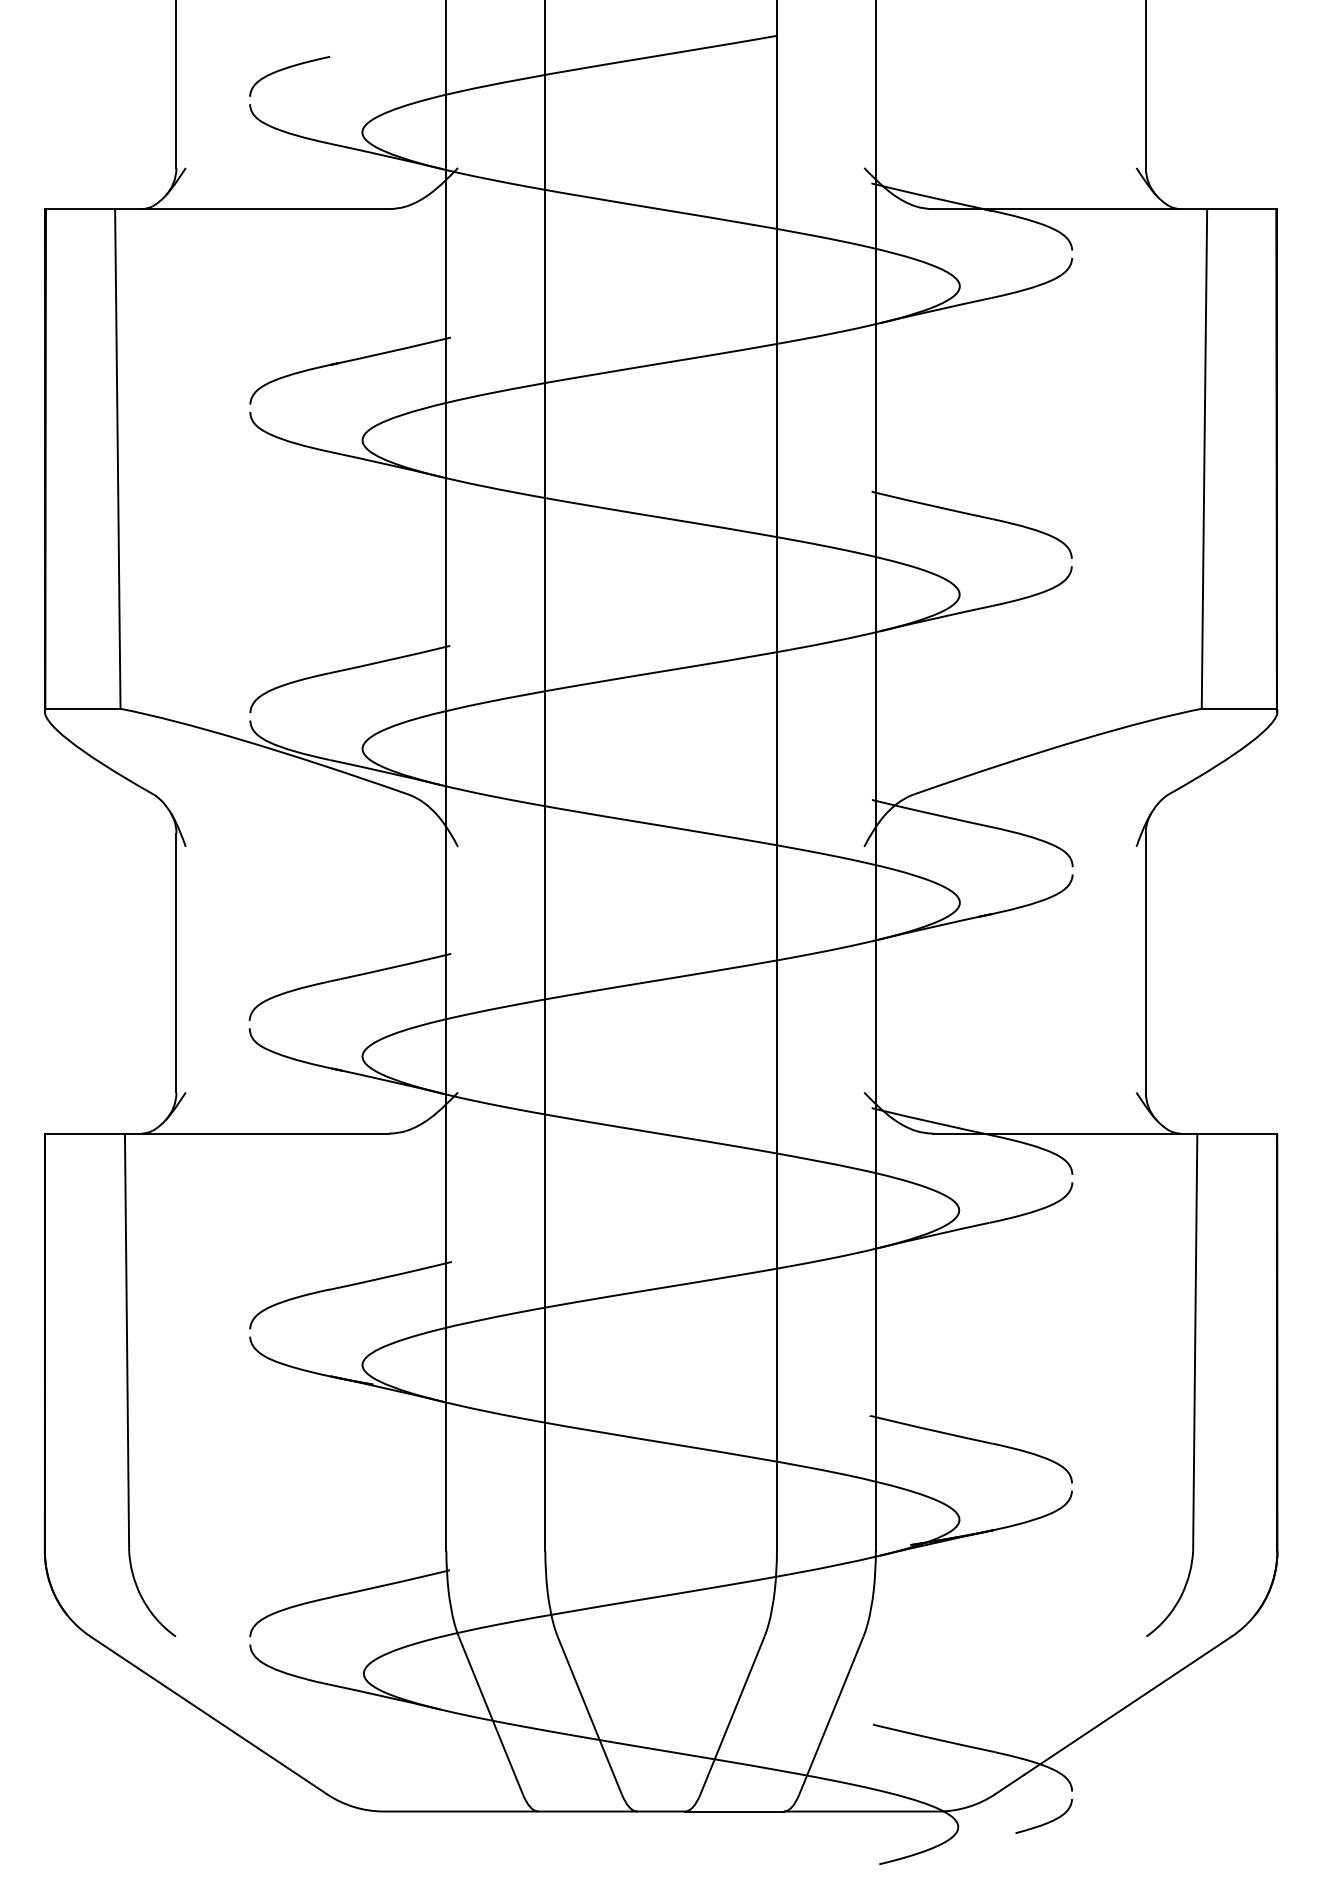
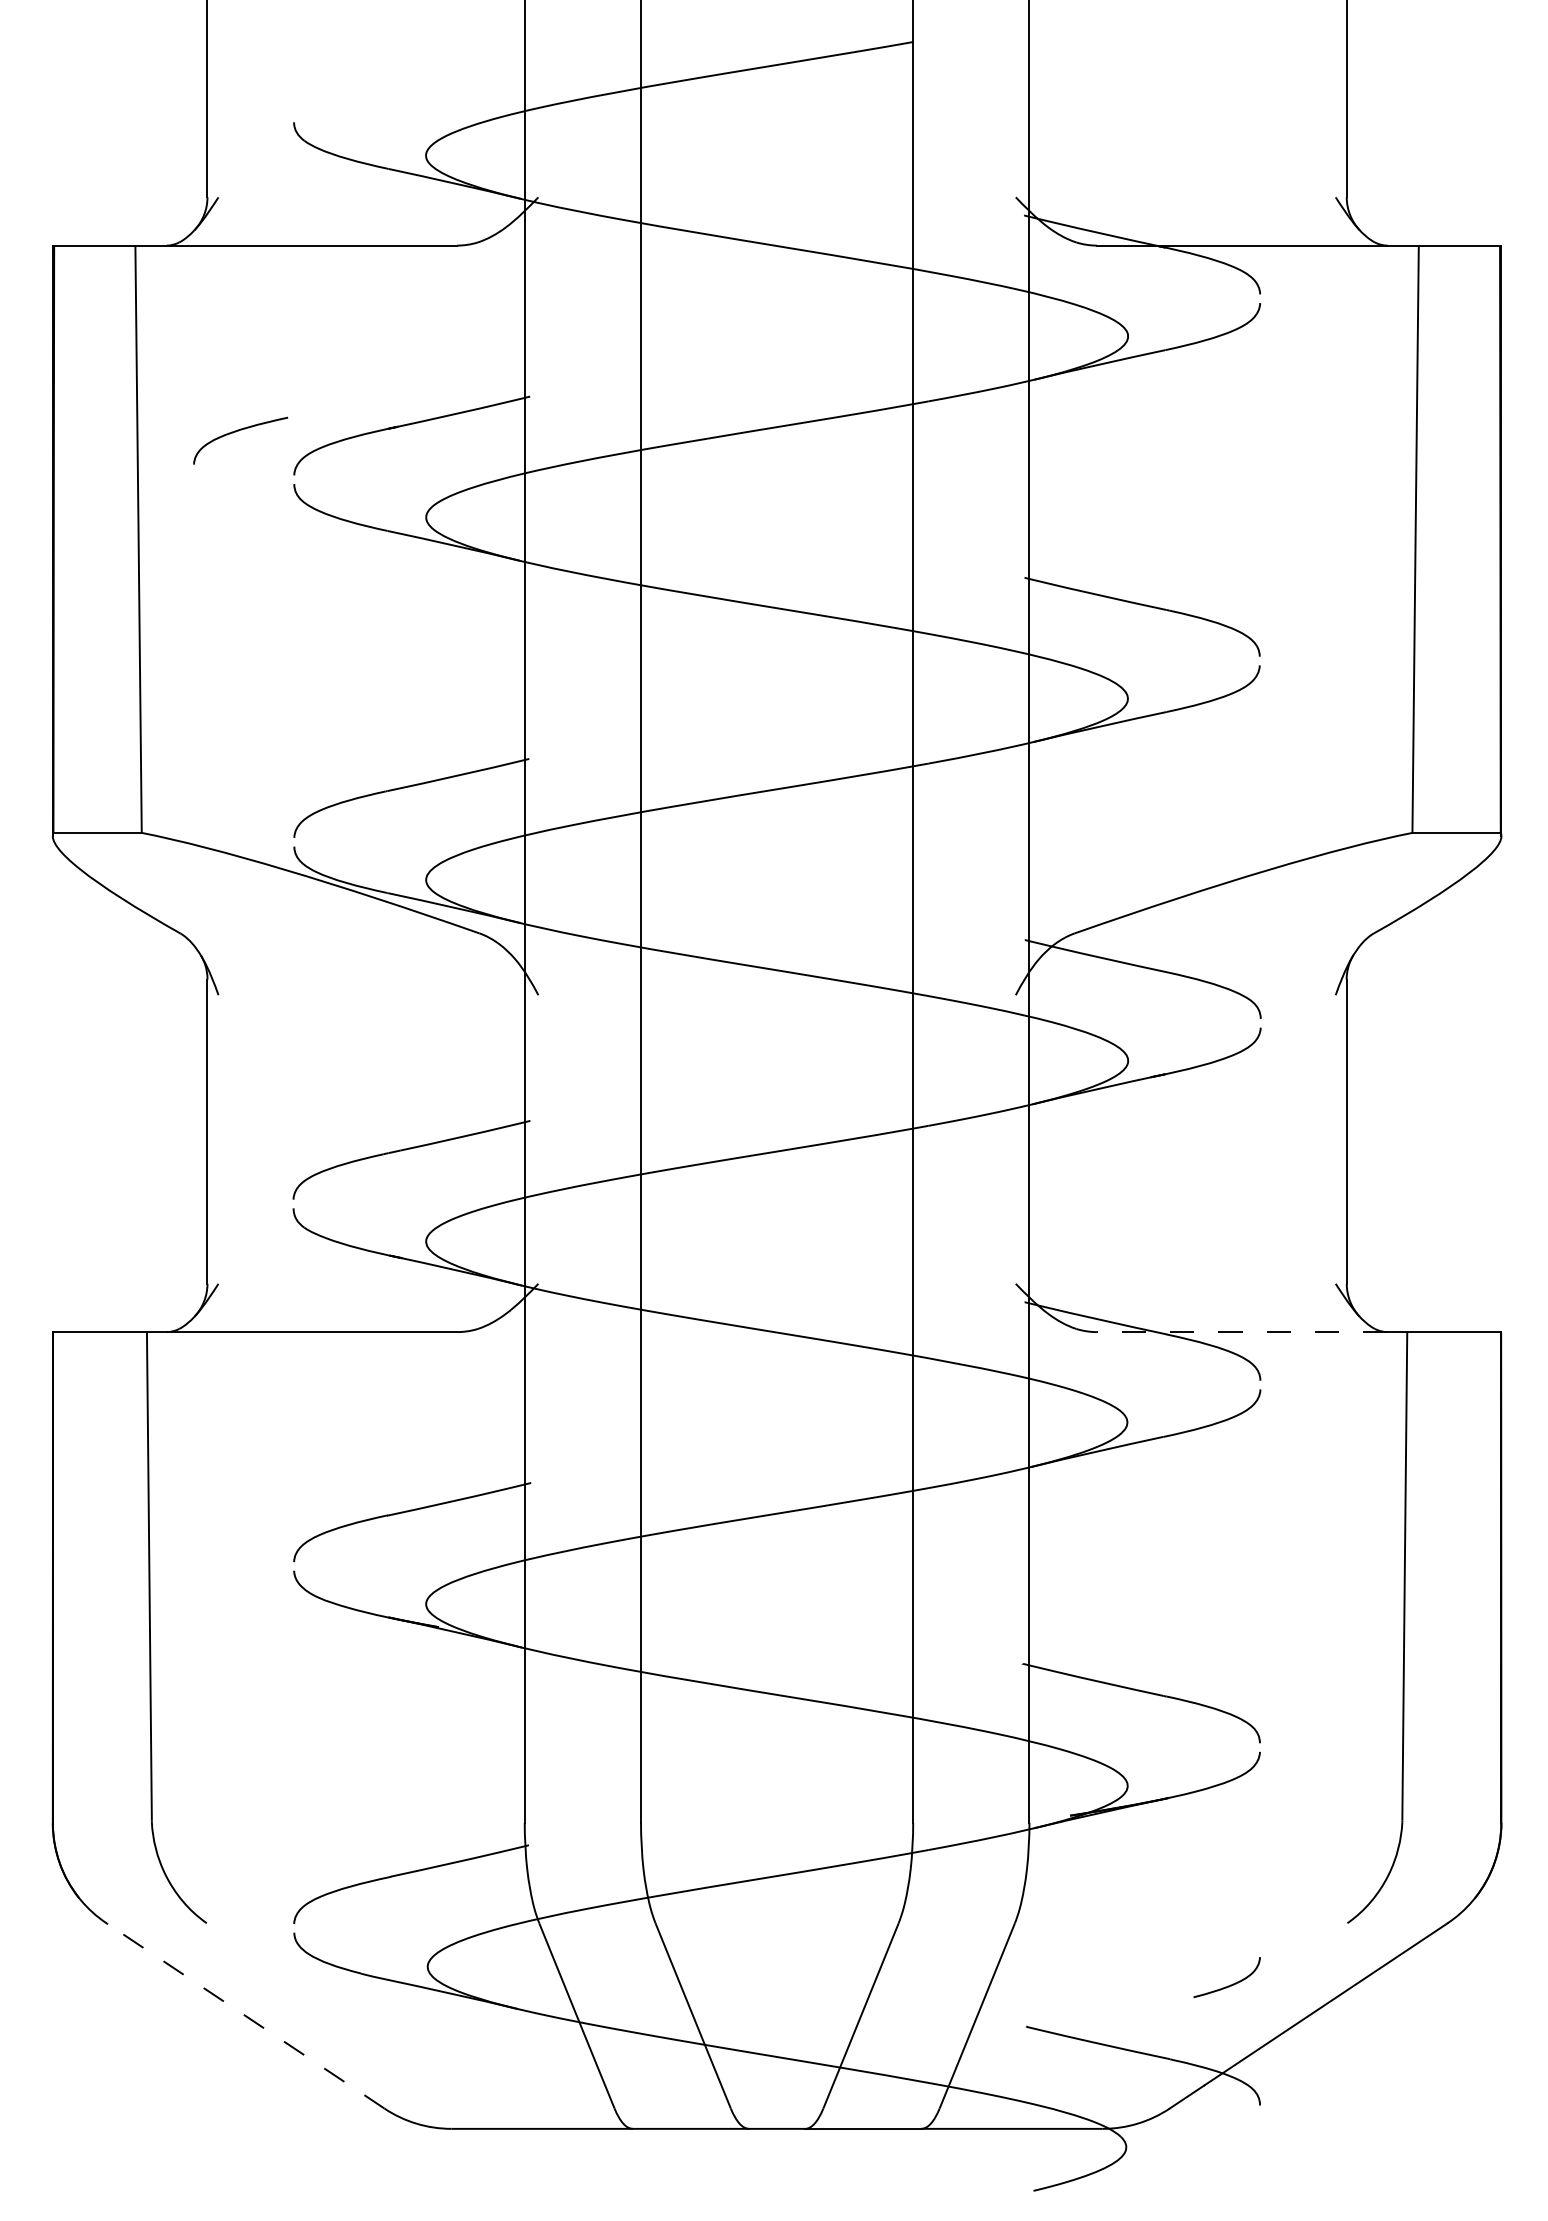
part: (286, 69) -> (236, 432), moved
line: (1056, 1133) -> (1241, 1332), solid -> dashed
line: (208, 1715) -> (245, 2016), solid -> dashed
curve: (1046, 1822) -> (1230, 1984), moved

